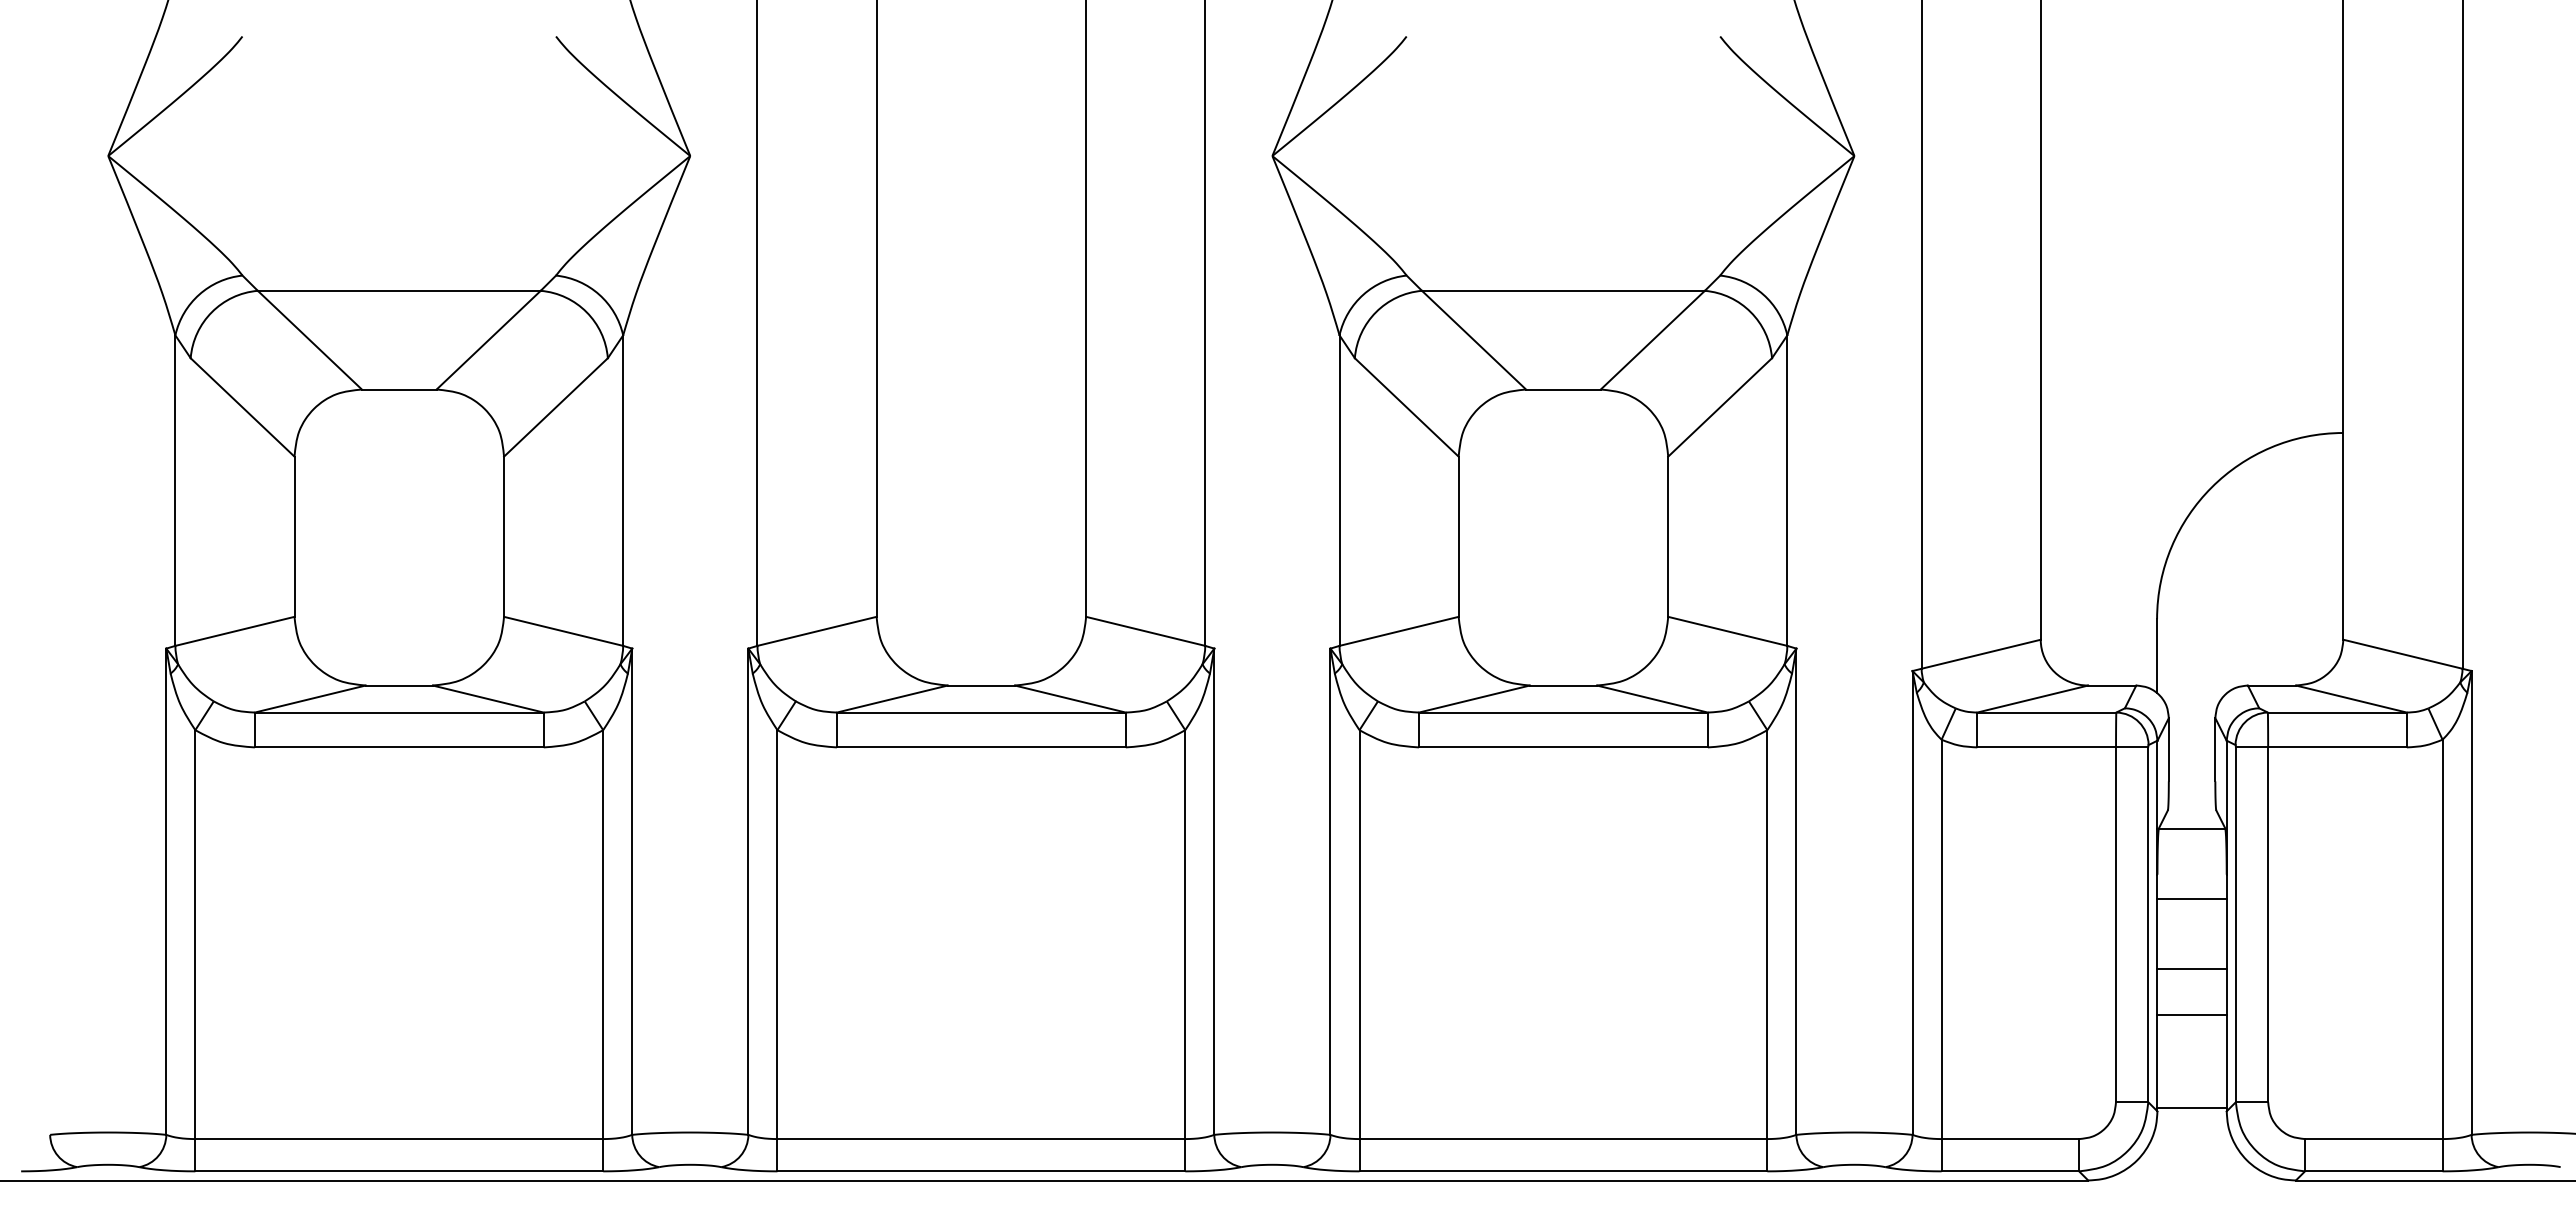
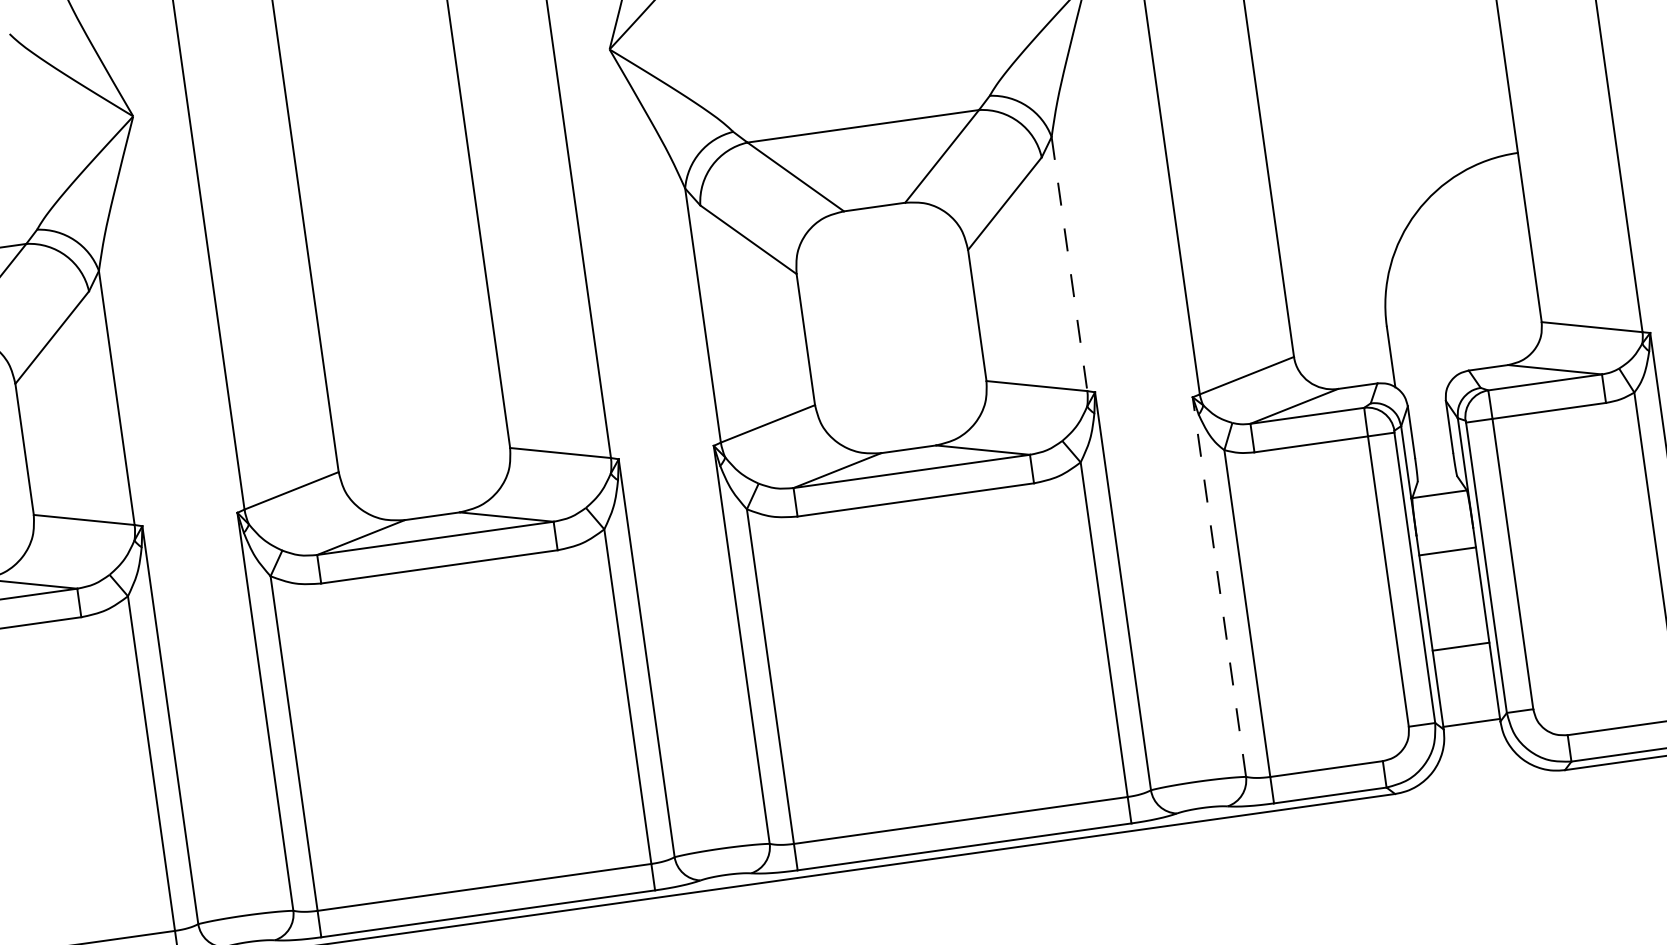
line: (1787, 491) -> (1069, 264), solid -> dashed
line: (1912, 902) -> (1219, 586), solid -> dashed
line: (2191, 968) -> (1455, 608), removed

